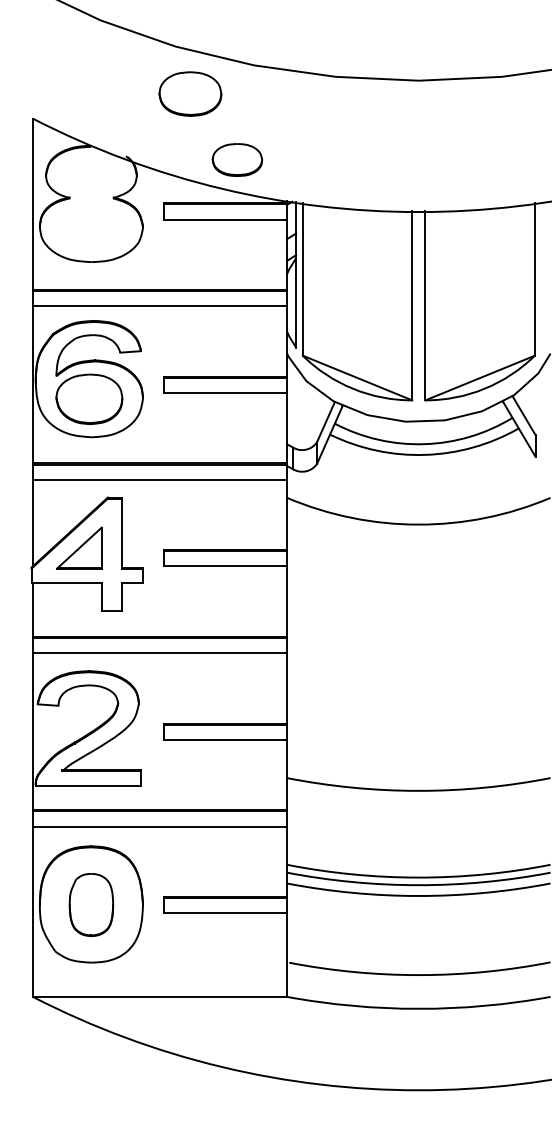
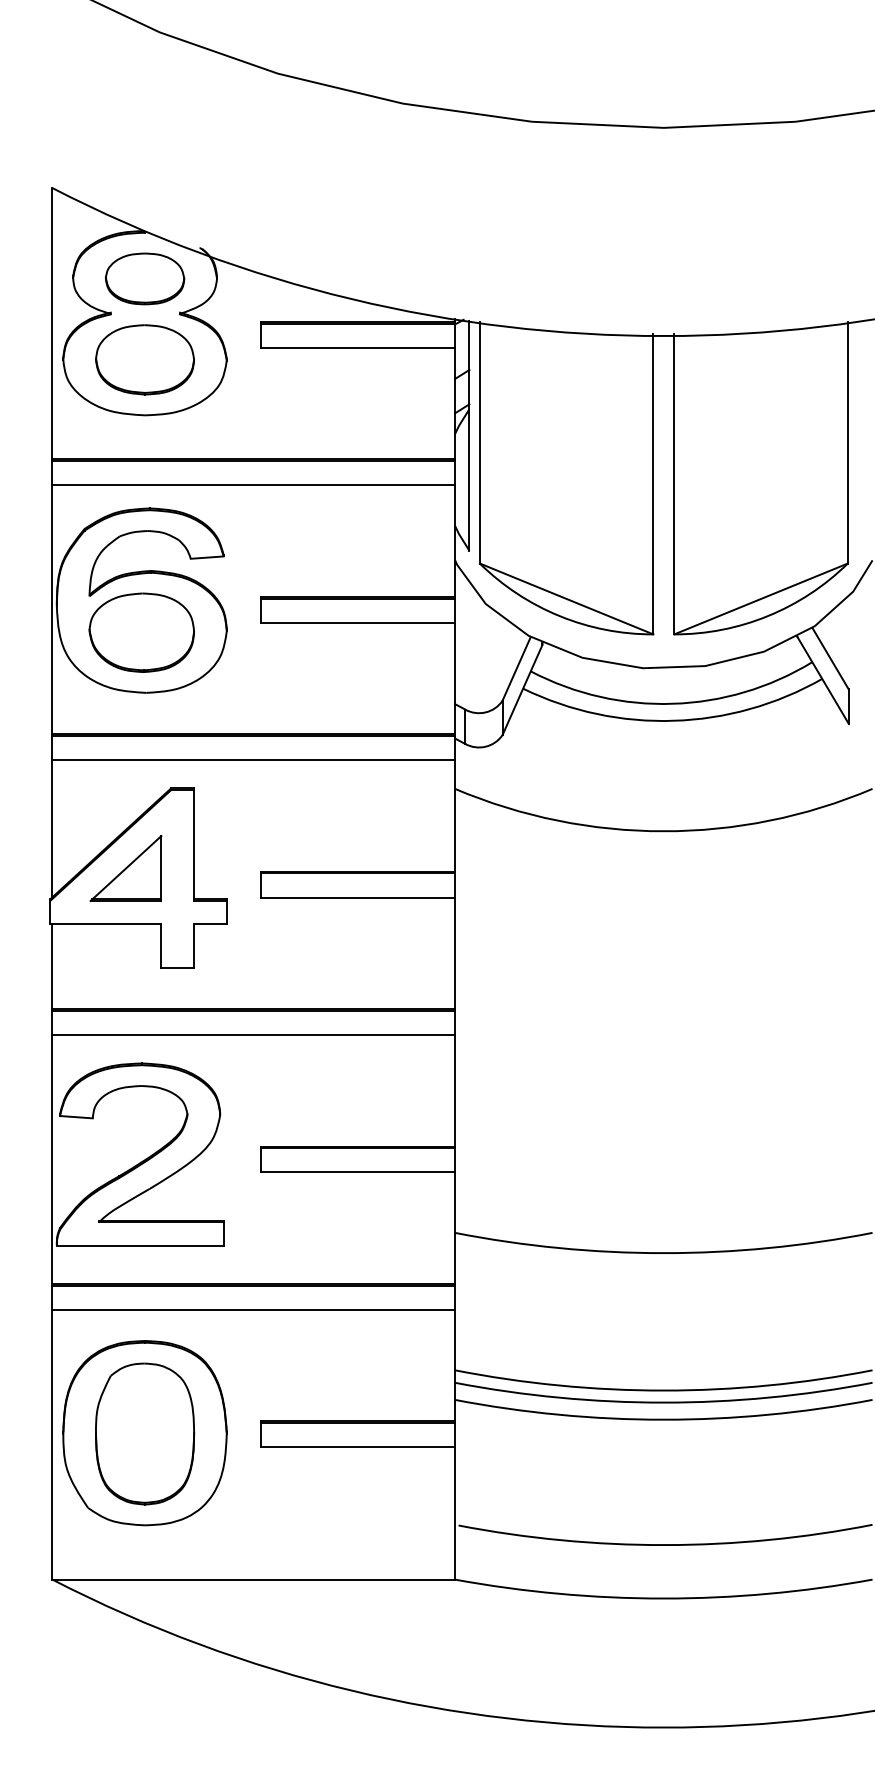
part: (190, 93) -> (145, 358), moved
part: (237, 159) -> (145, 278), moved
part: (91, 904) -> (145, 1433), size x1.43

